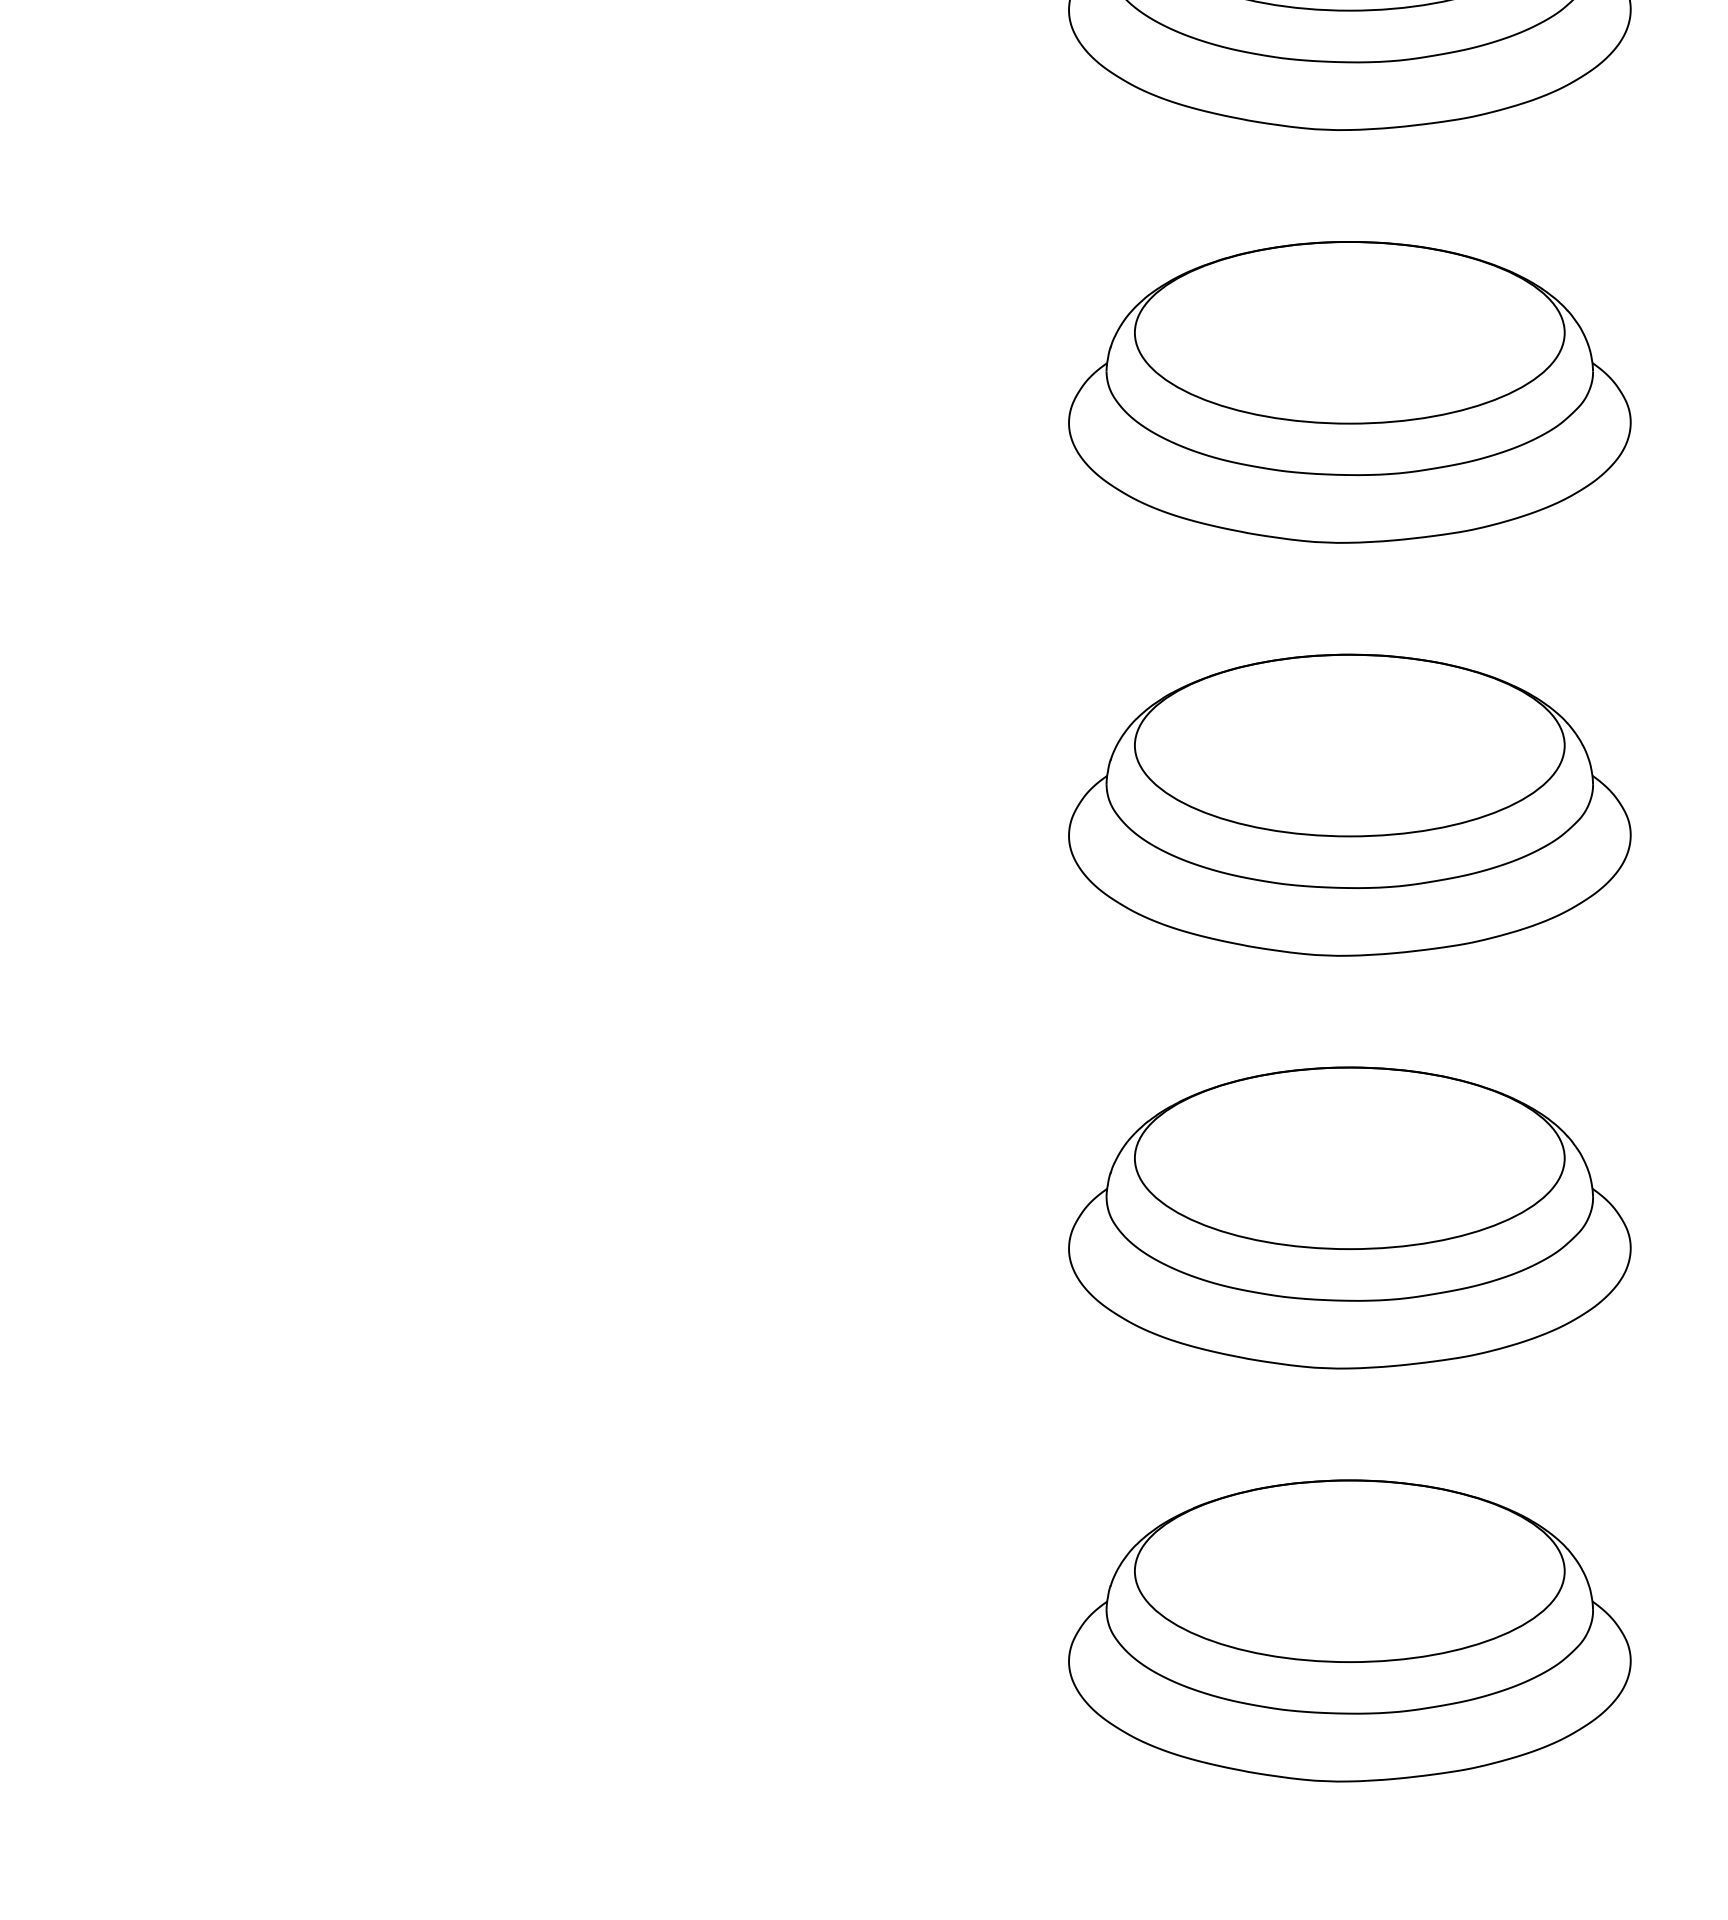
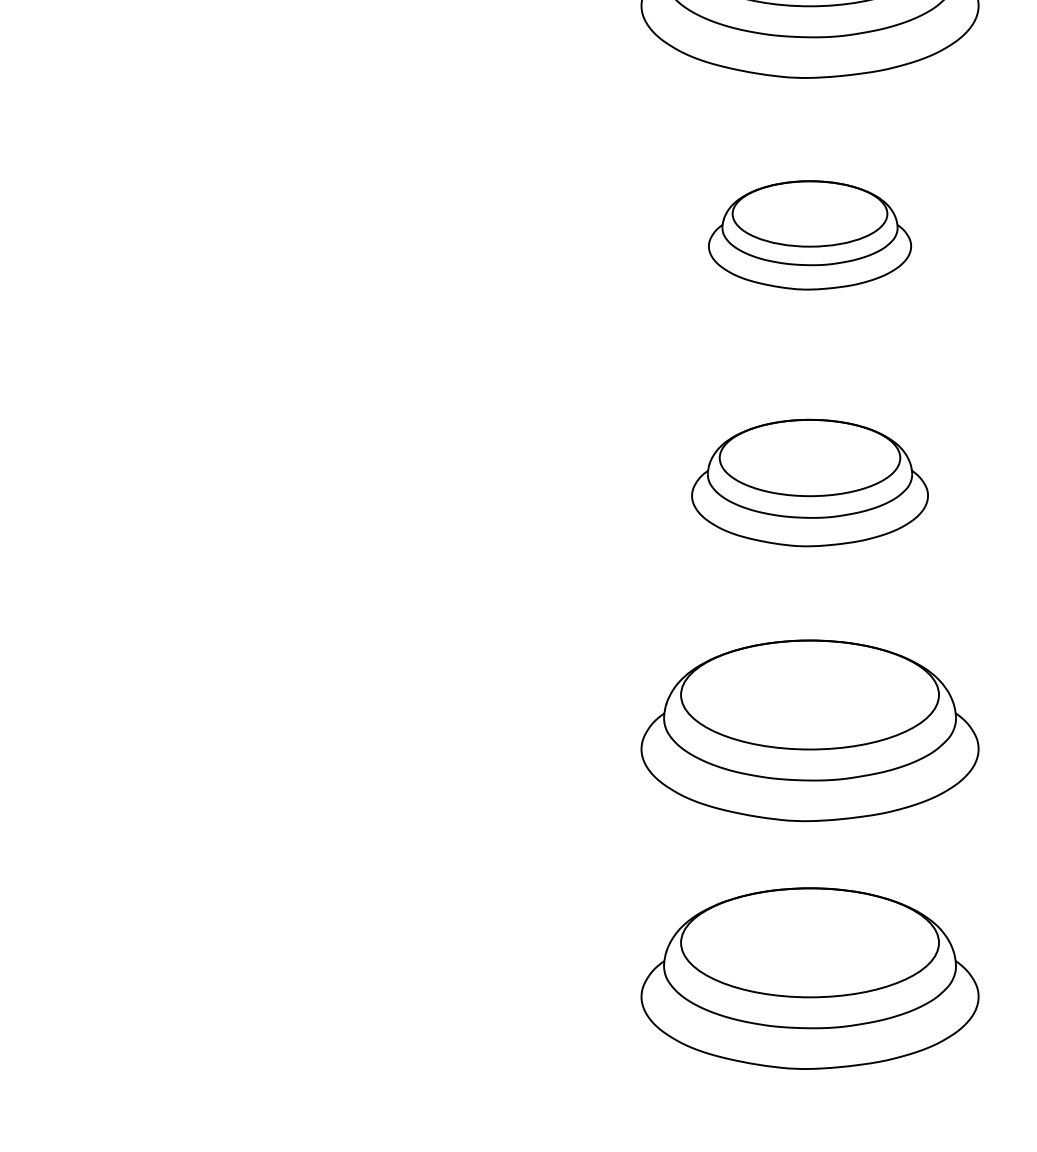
part: (1348, 392) -> (809, 235), size x0.6
part: (1348, 804) -> (809, 482), size x0.7

